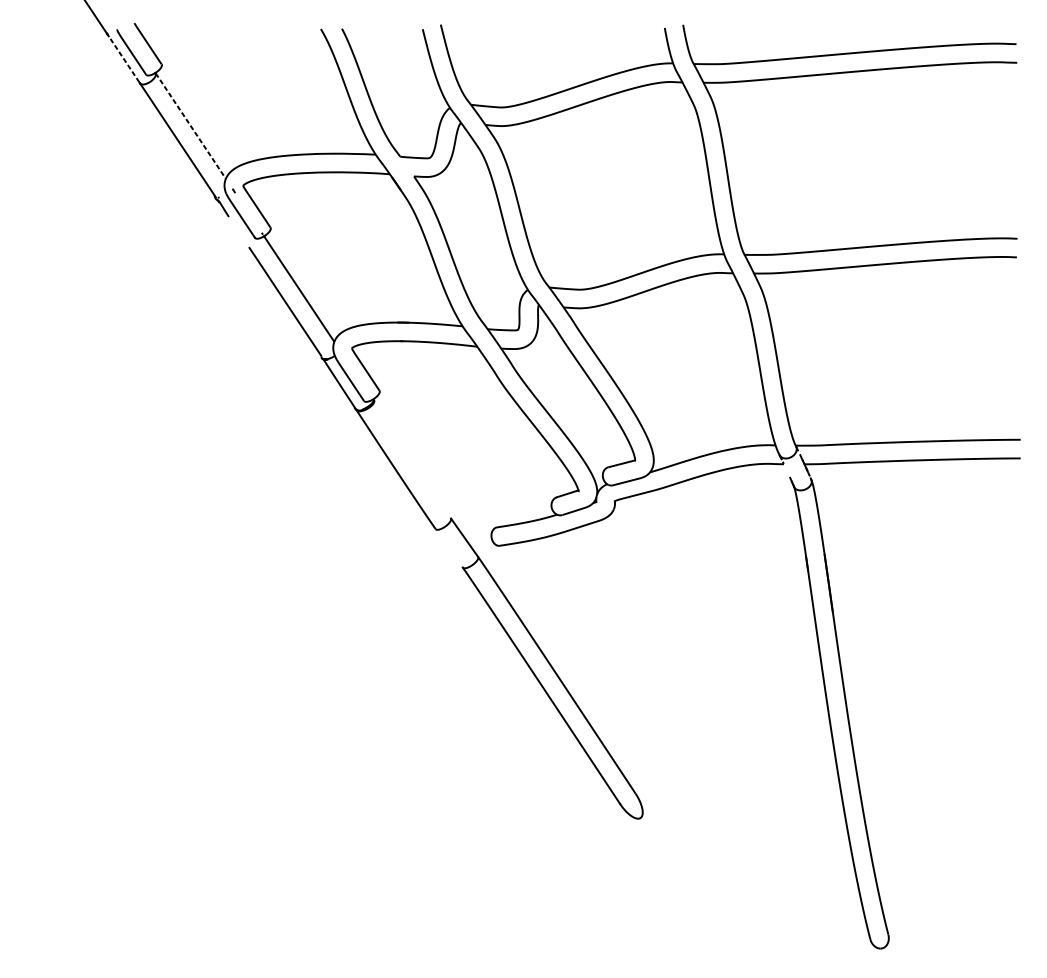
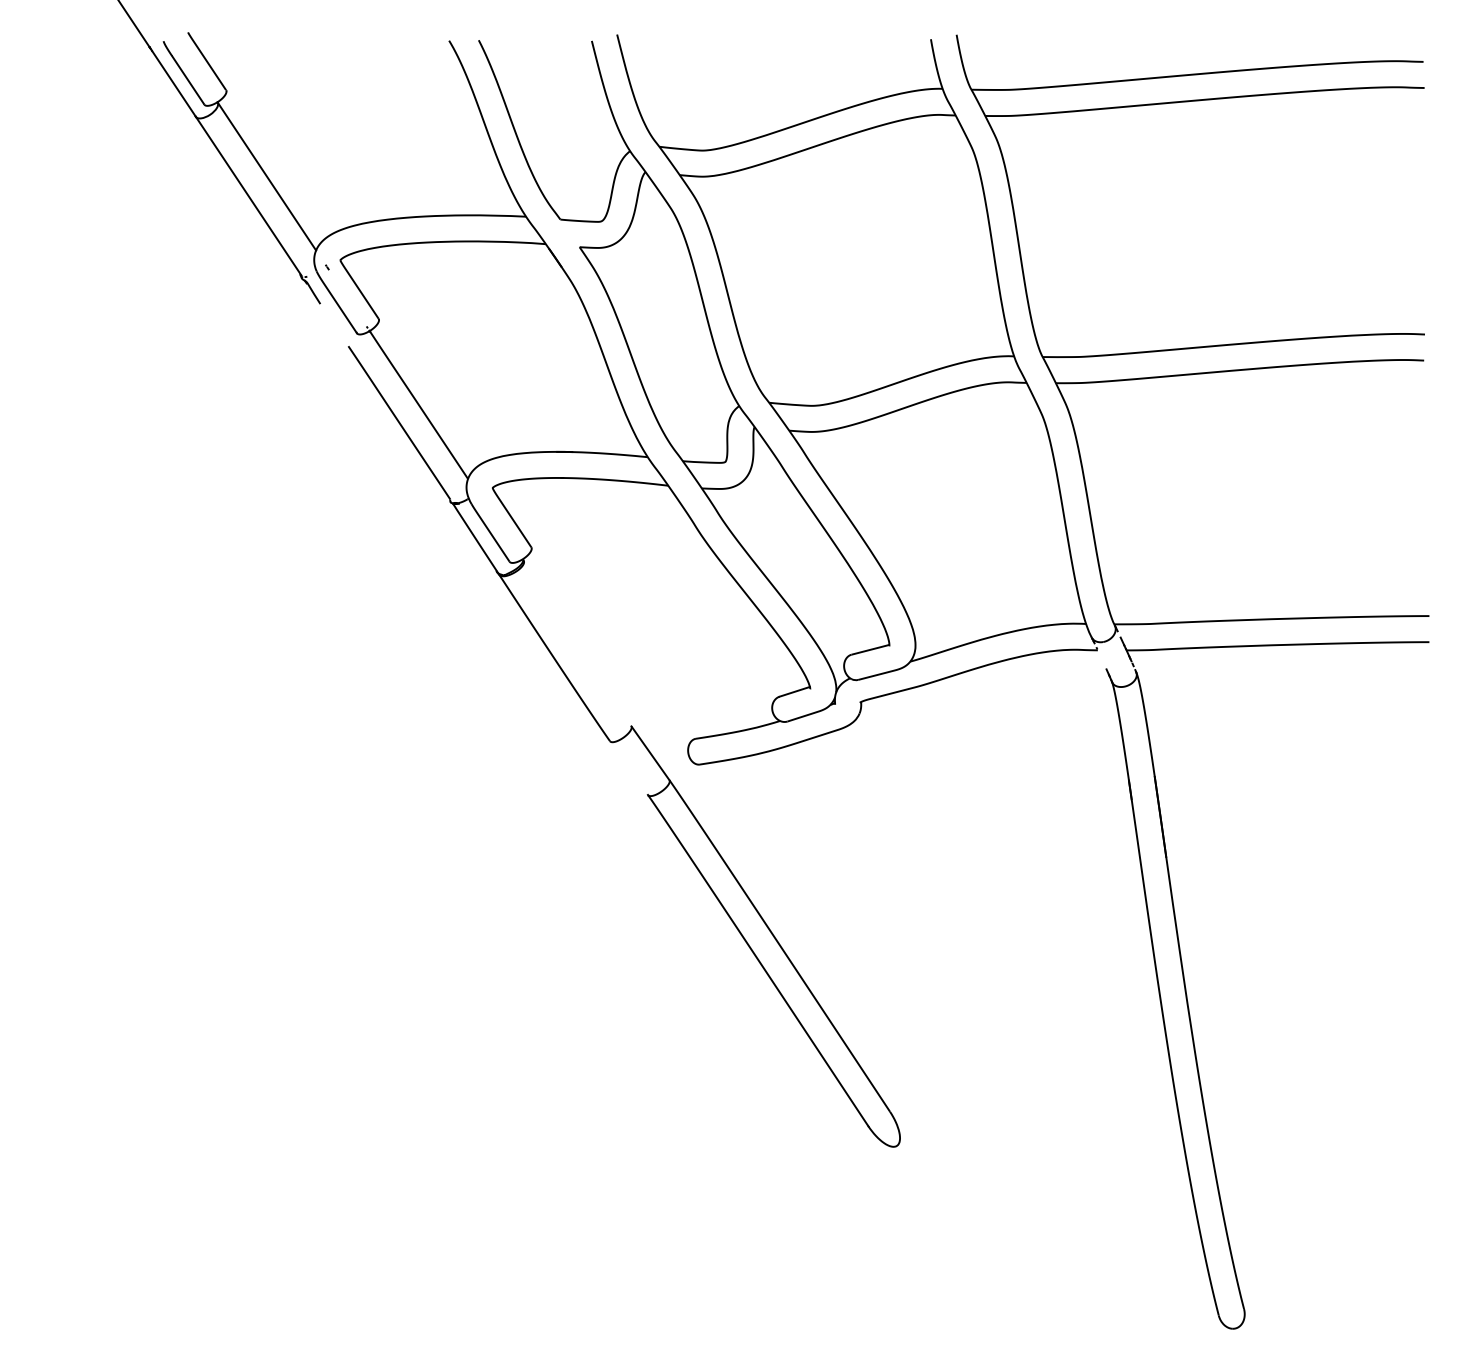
line: (124, 59) -> (173, 83), dashed -> solid
line: (191, 125) -> (267, 176), dashed -> solid

